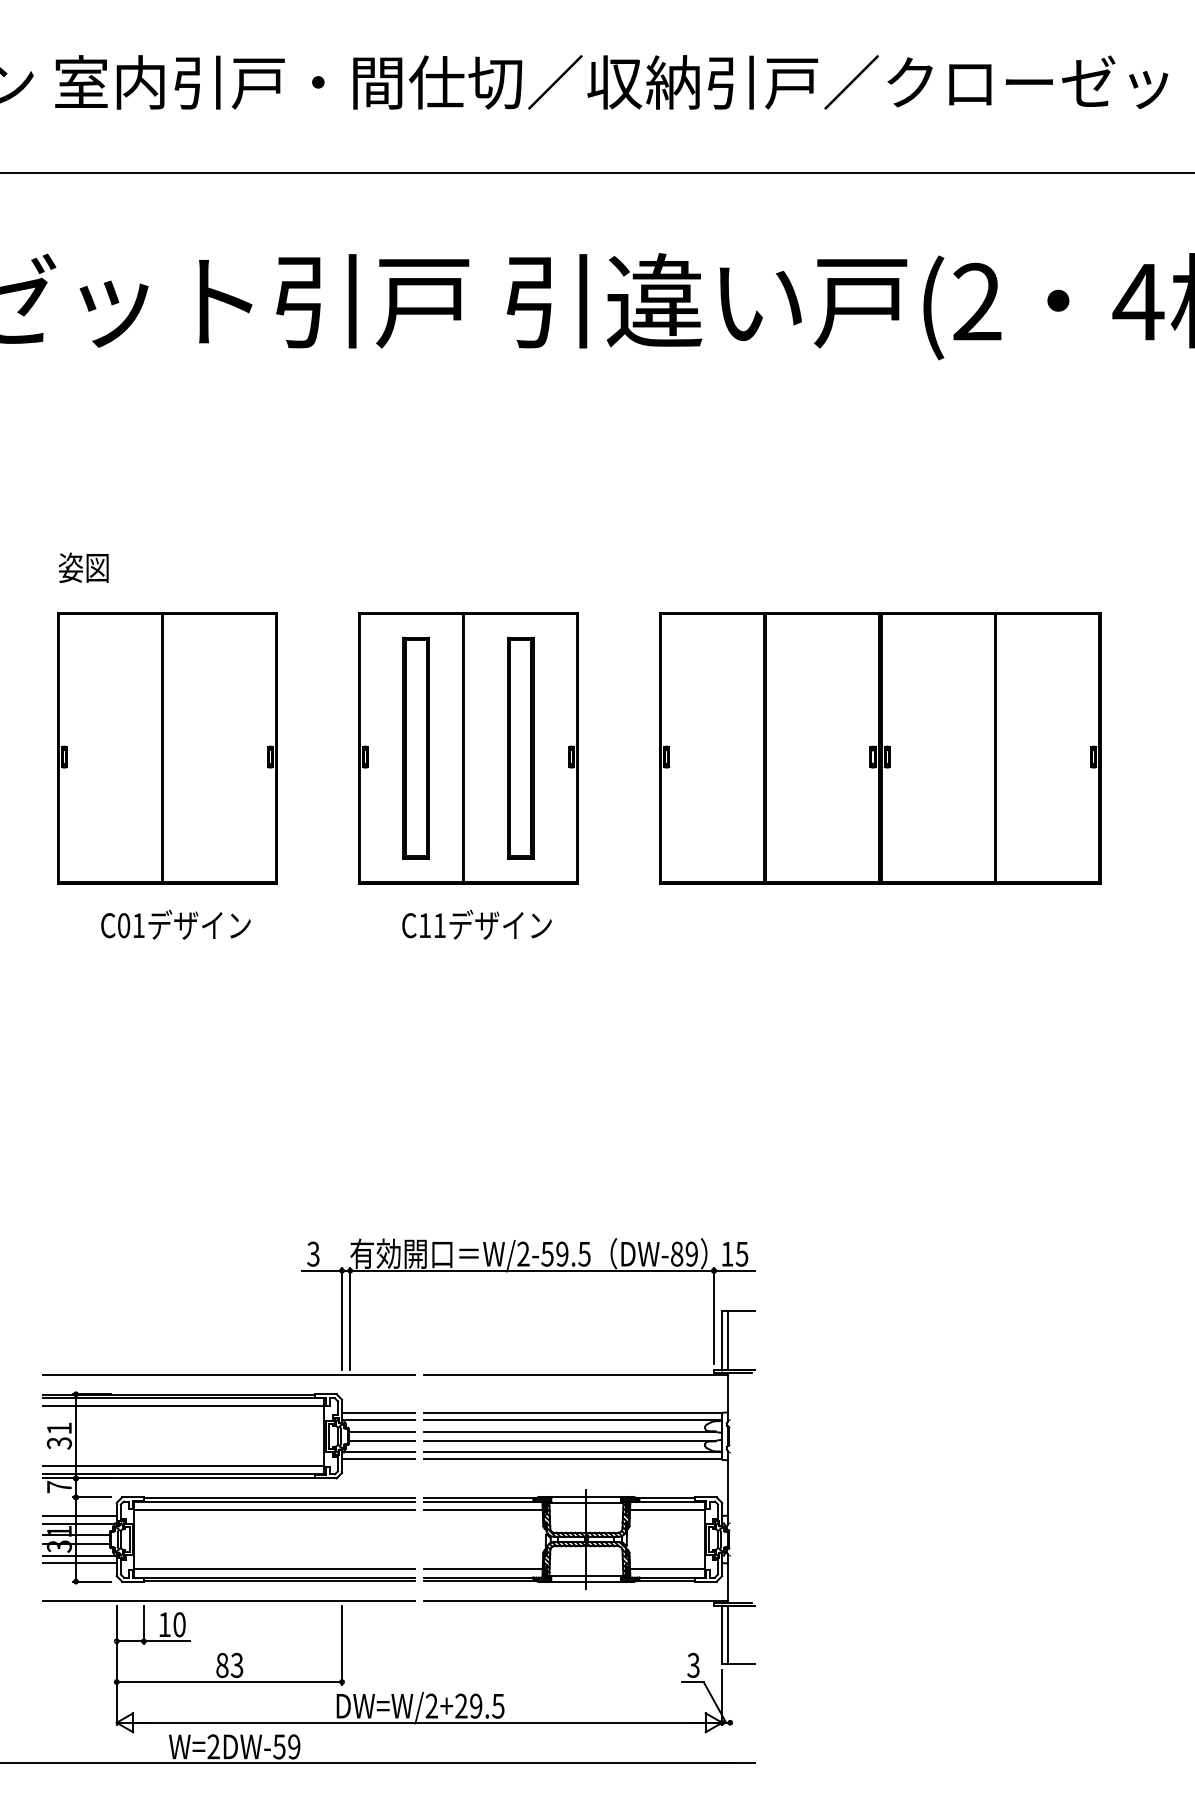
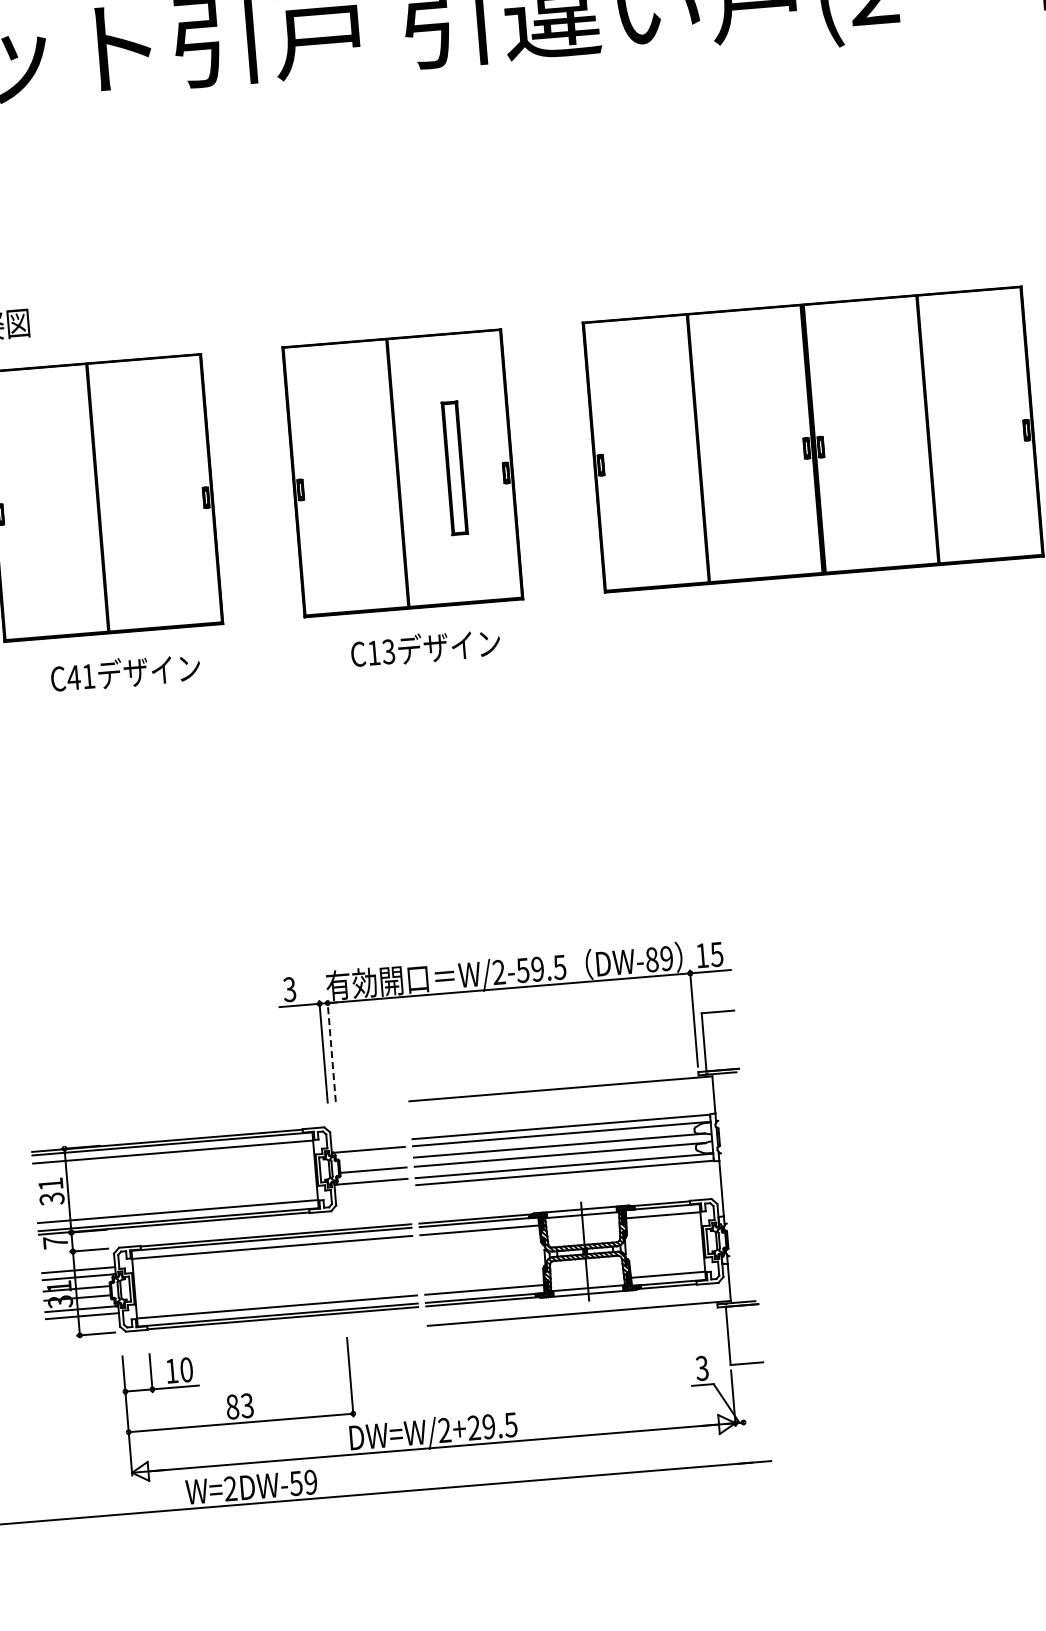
part: (415, 747) -> (349, 476), removed
part: (520, 747) -> (454, 467), size x0.6
text: (123, 925) -> (73, 677), C01 -> C41
text: (439, 925) -> (388, 651), C11 -> C13
line: (350, 1318) -> (331, 1050), solid -> dashed
line: (727, 1340) -> (709, 1041), removed
line: (229, 1375) -> (215, 1117), removed
line: (378, 1413) -> (367, 1143), removed
line: (381, 1431) -> (372, 1160), removed
line: (378, 1459) -> (371, 1188), removed
line: (229, 1600) -> (234, 1341), removed
line: (727, 1635) -> (733, 1335), removed

